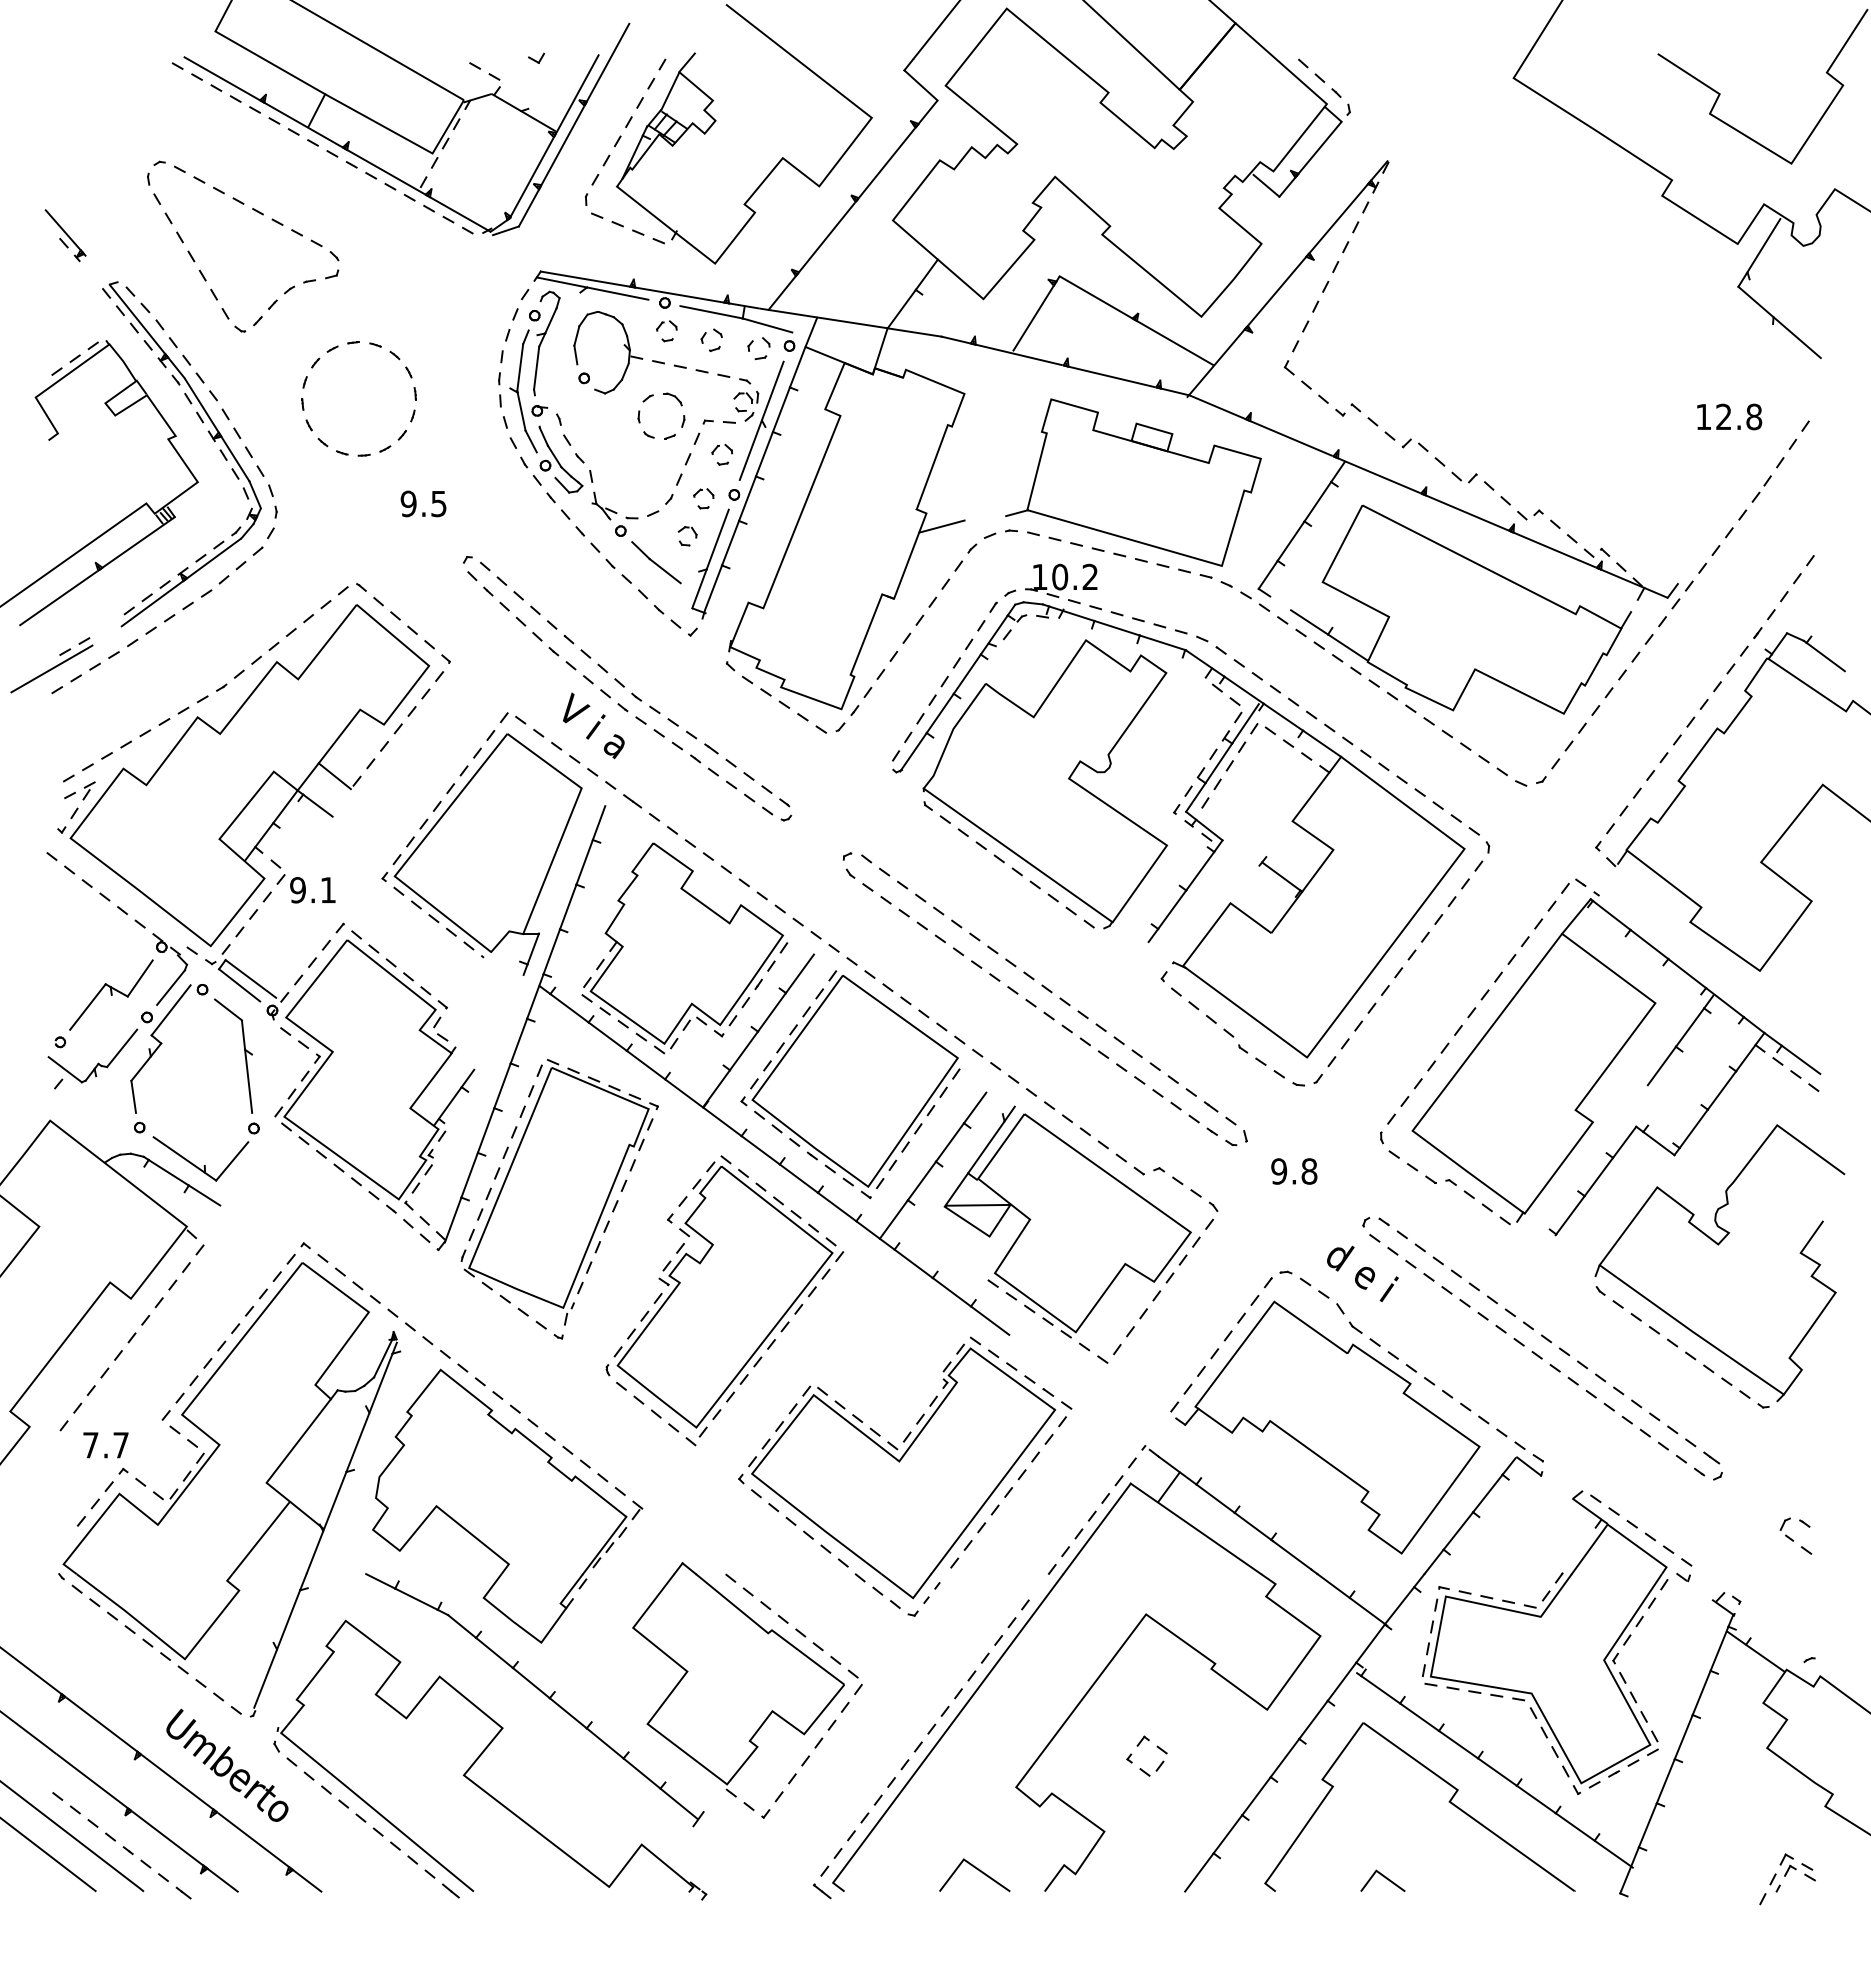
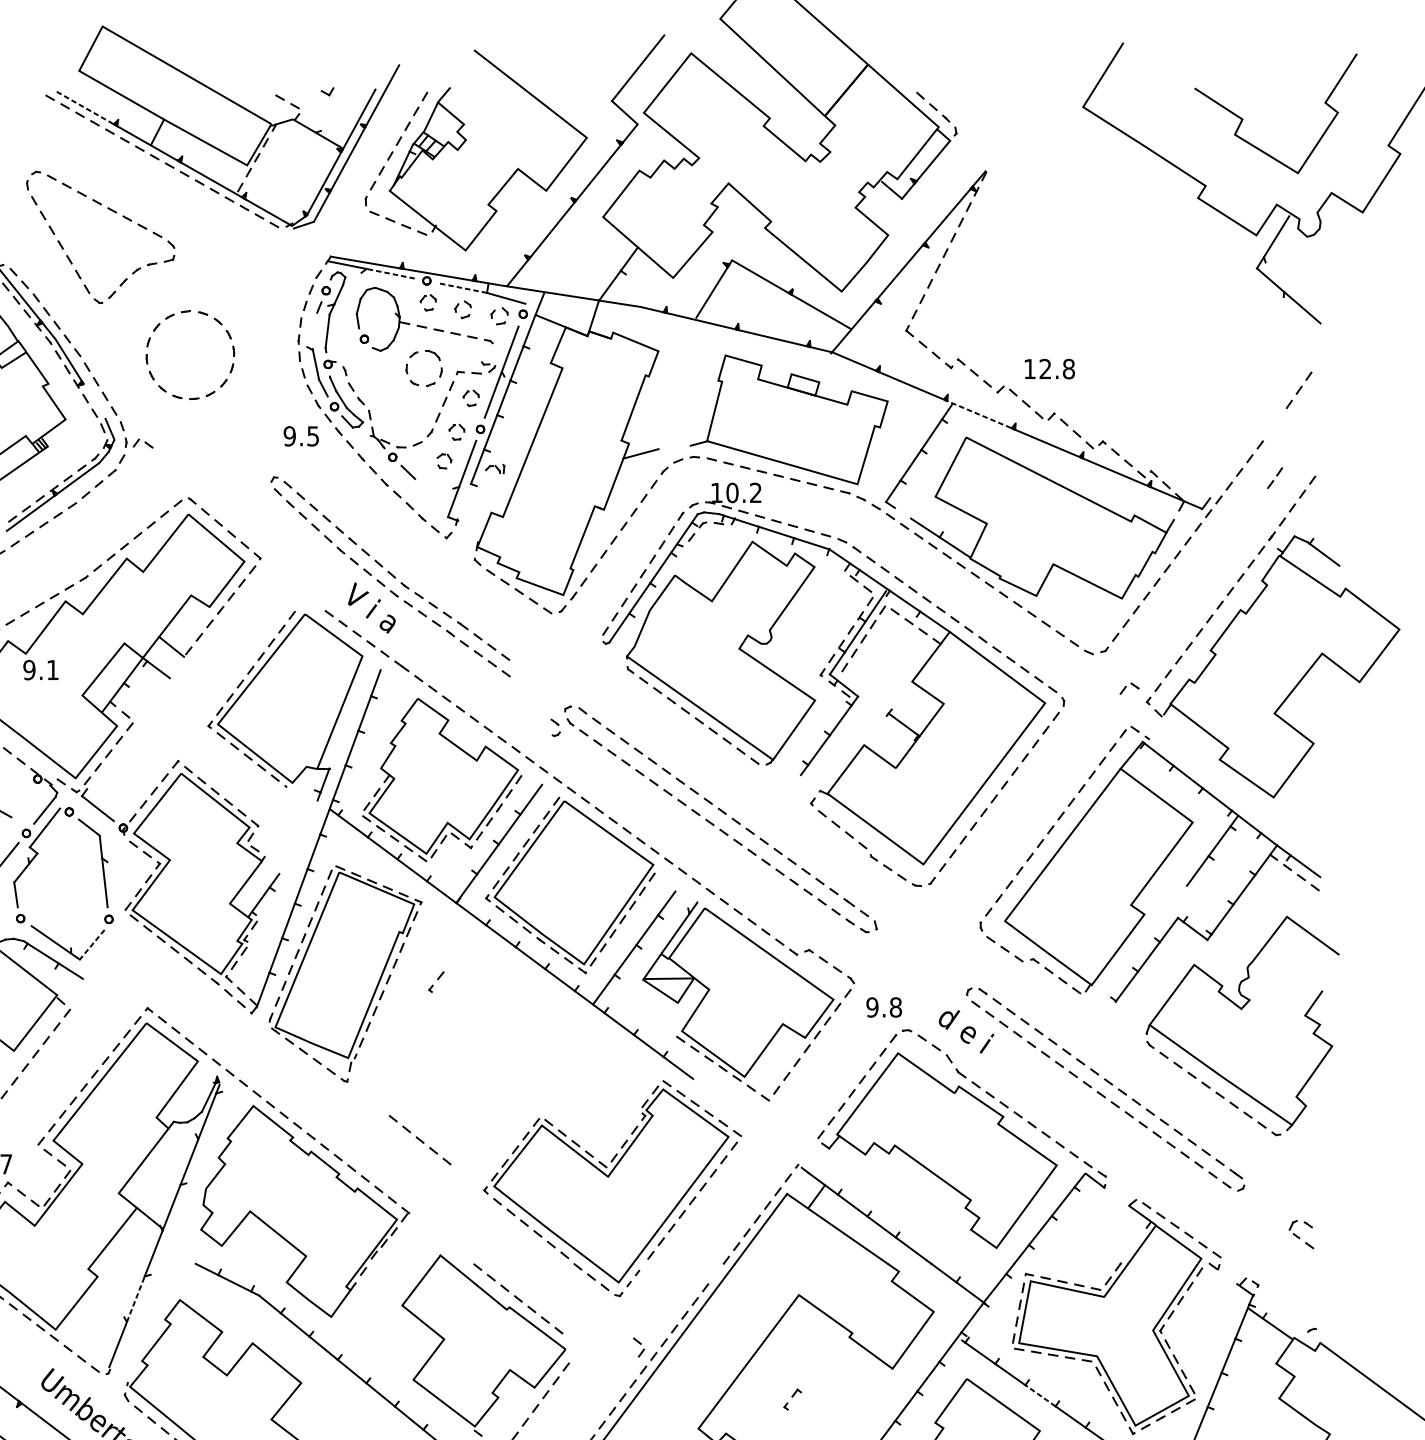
line: (221, 78) -> (83, 107), solid -> dashed
line: (617, 293) -> (390, 273), solid -> dashed
line: (711, 312) -> (462, 288), solid -> dashed
line: (520, 367) -> (315, 330), removed
part: (746, 396) -> (495, 468), moved
text: (1729, 416) -> (1049, 368), moved
line: (235, 459) -> (94, 401), removed
line: (1375, 474) -> (976, 413), solid -> dashed
part: (1761, 488) -> (1274, 477), moved
text: (423, 503) -> (301, 436), moved
line: (664, 571) -> (426, 488), removed
line: (713, 587) -> (464, 500), removed
part: (512, 718) -> (142, 443), moved
part: (785, 809) -> (555, 727), moved
part: (1573, 829) -> (1129, 688), added
text: (312, 890) -> (40, 670), moved
line: (139, 978) -> (20, 803), removed
line: (250, 978) -> (106, 803), removed
line: (232, 1161) -> (92, 944), solid -> dashed
text: (1294, 1171) -> (884, 1007), moved
part: (724, 1296) -> (472, 1049), removed
line: (288, 1619) -> (135, 1299), solid -> dashed
part: (854, 1681) -> (638, 1346), moved
line: (1458, 1744) -> (1040, 1395), solid -> dashed
part: (1160, 1763) -> (810, 1410), removed

